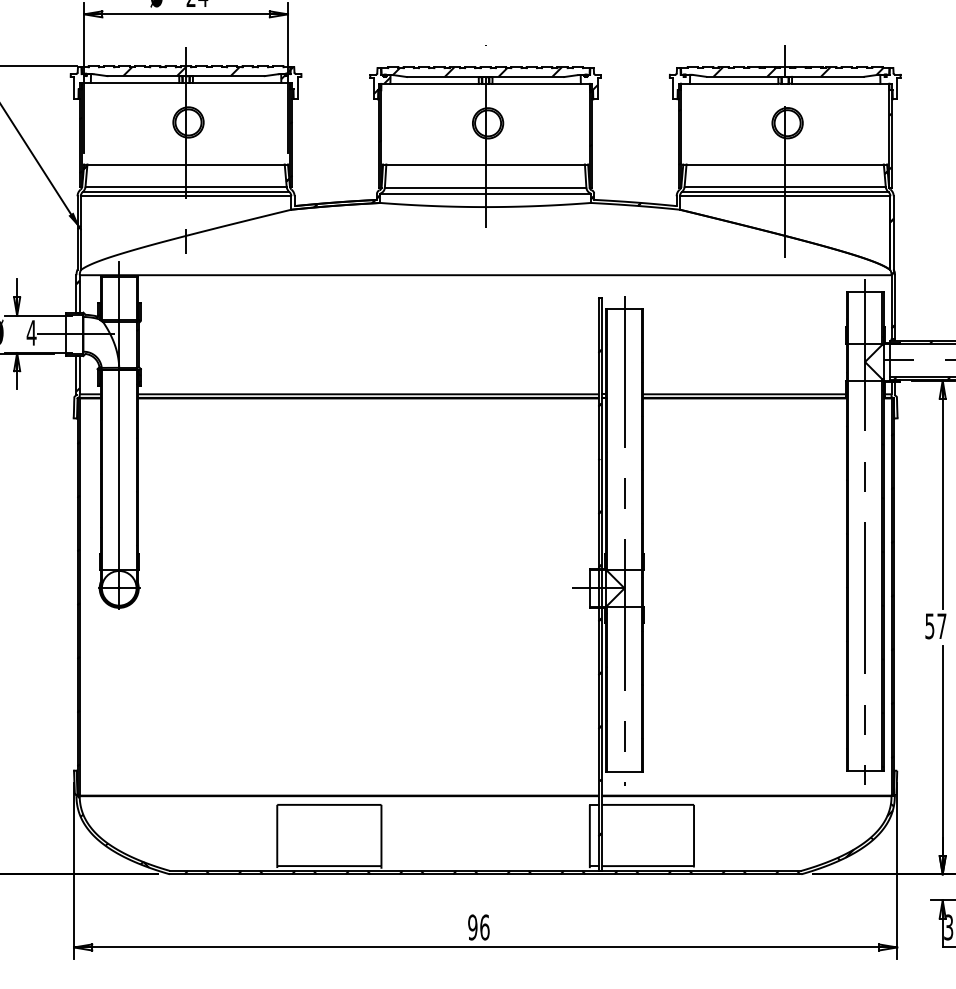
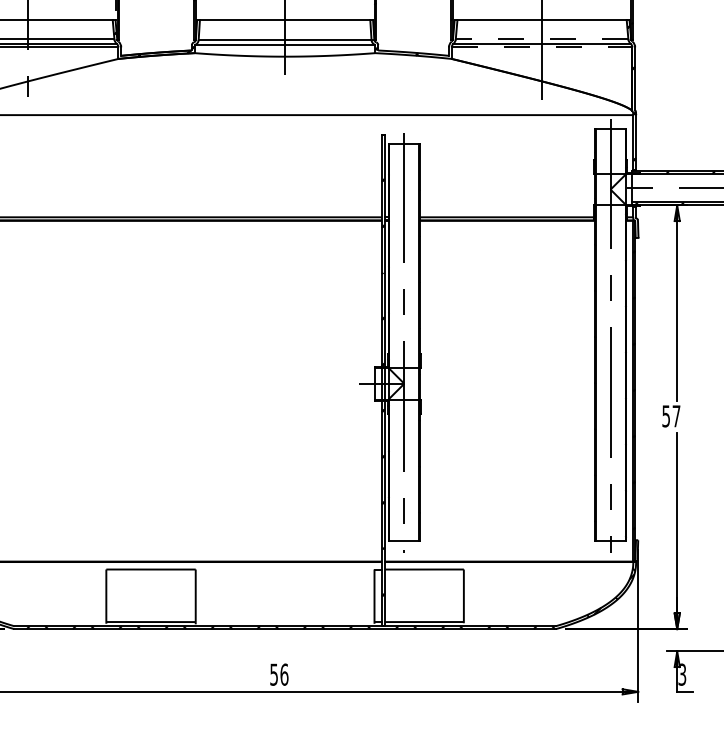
line: (785, 186) -> (542, 39), solid -> dashed
line: (785, 196) -> (542, 47), solid -> dashed
text: (472, 927) -> (273, 674), 96 -> 56

